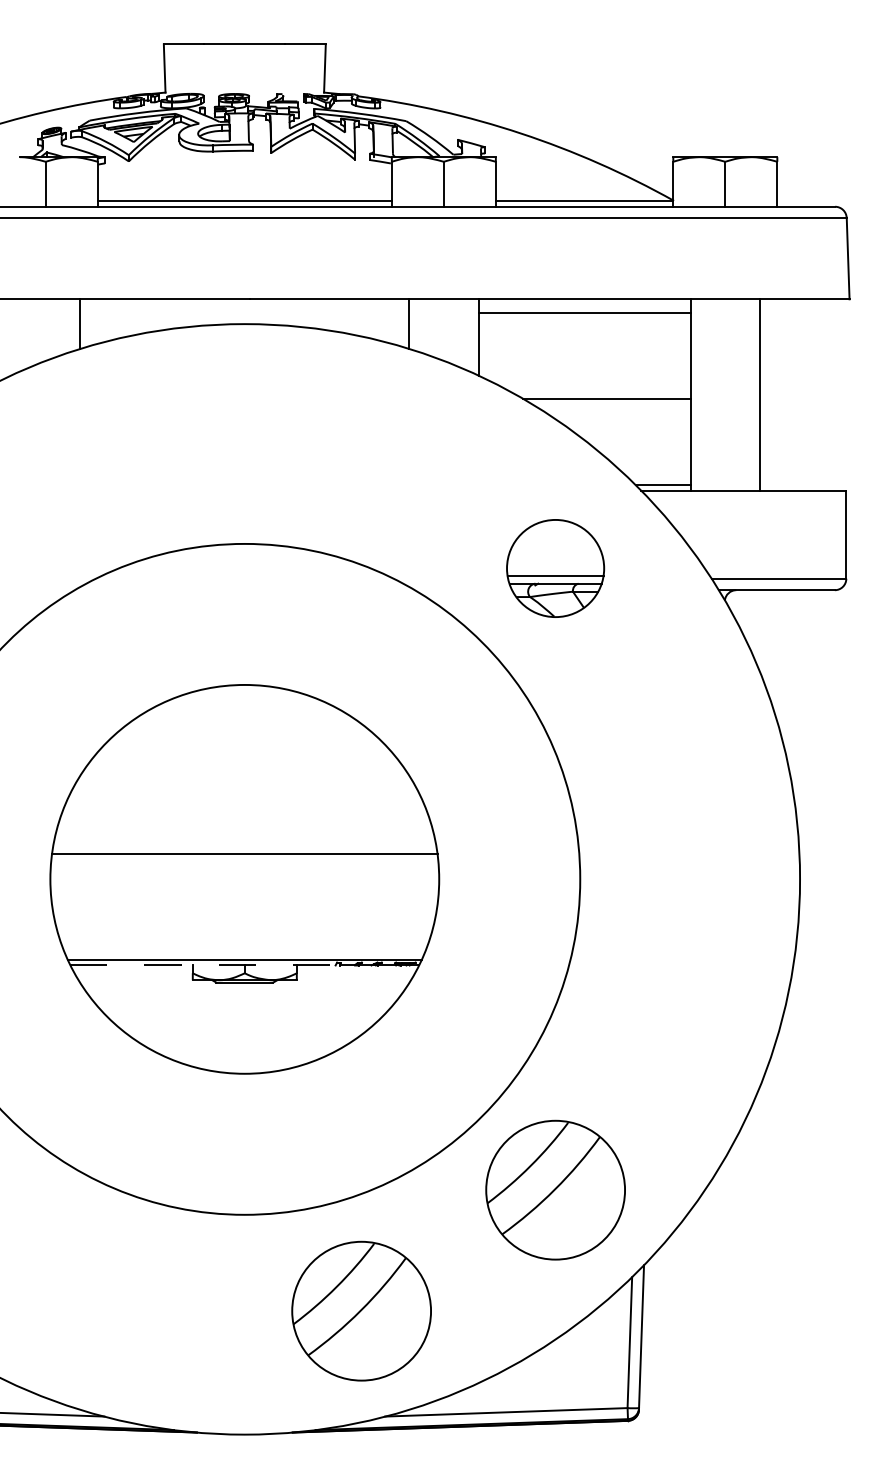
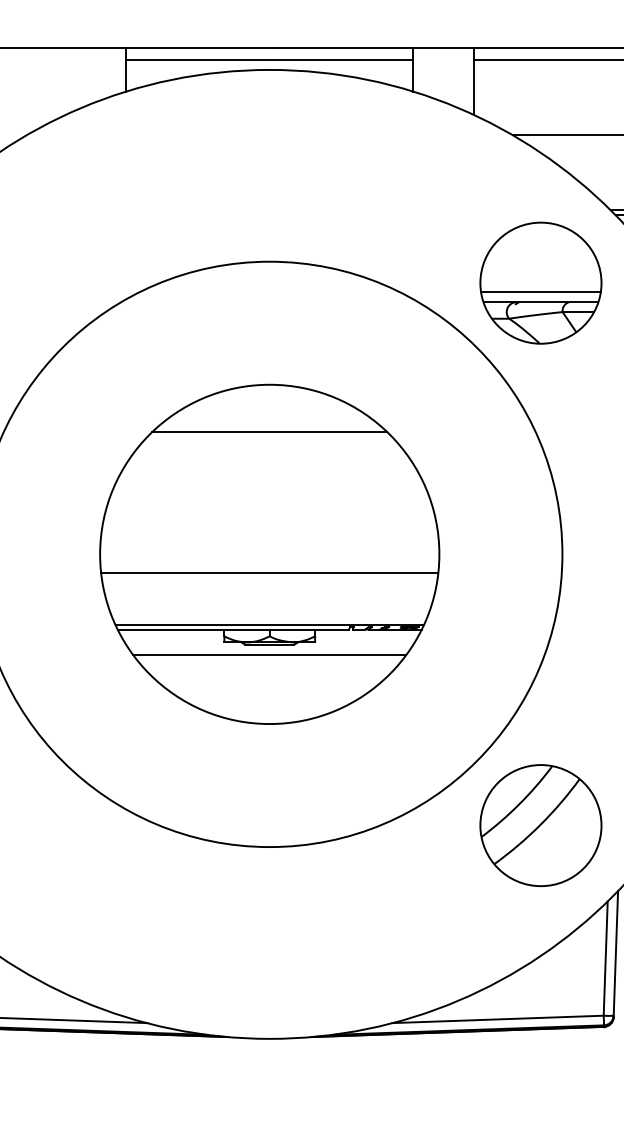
line: (244, 313) -> (269, 60), added
part: (555, 568) -> (540, 283), size x1.43
line: (244, 739) -> (269, 432), added
line: (244, 853) -> (269, 572), moved
line: (203, 965) -> (233, 629), dashed -> solid
line: (244, 994) -> (269, 654), added
part: (361, 1310) -> (371, 930), removed

